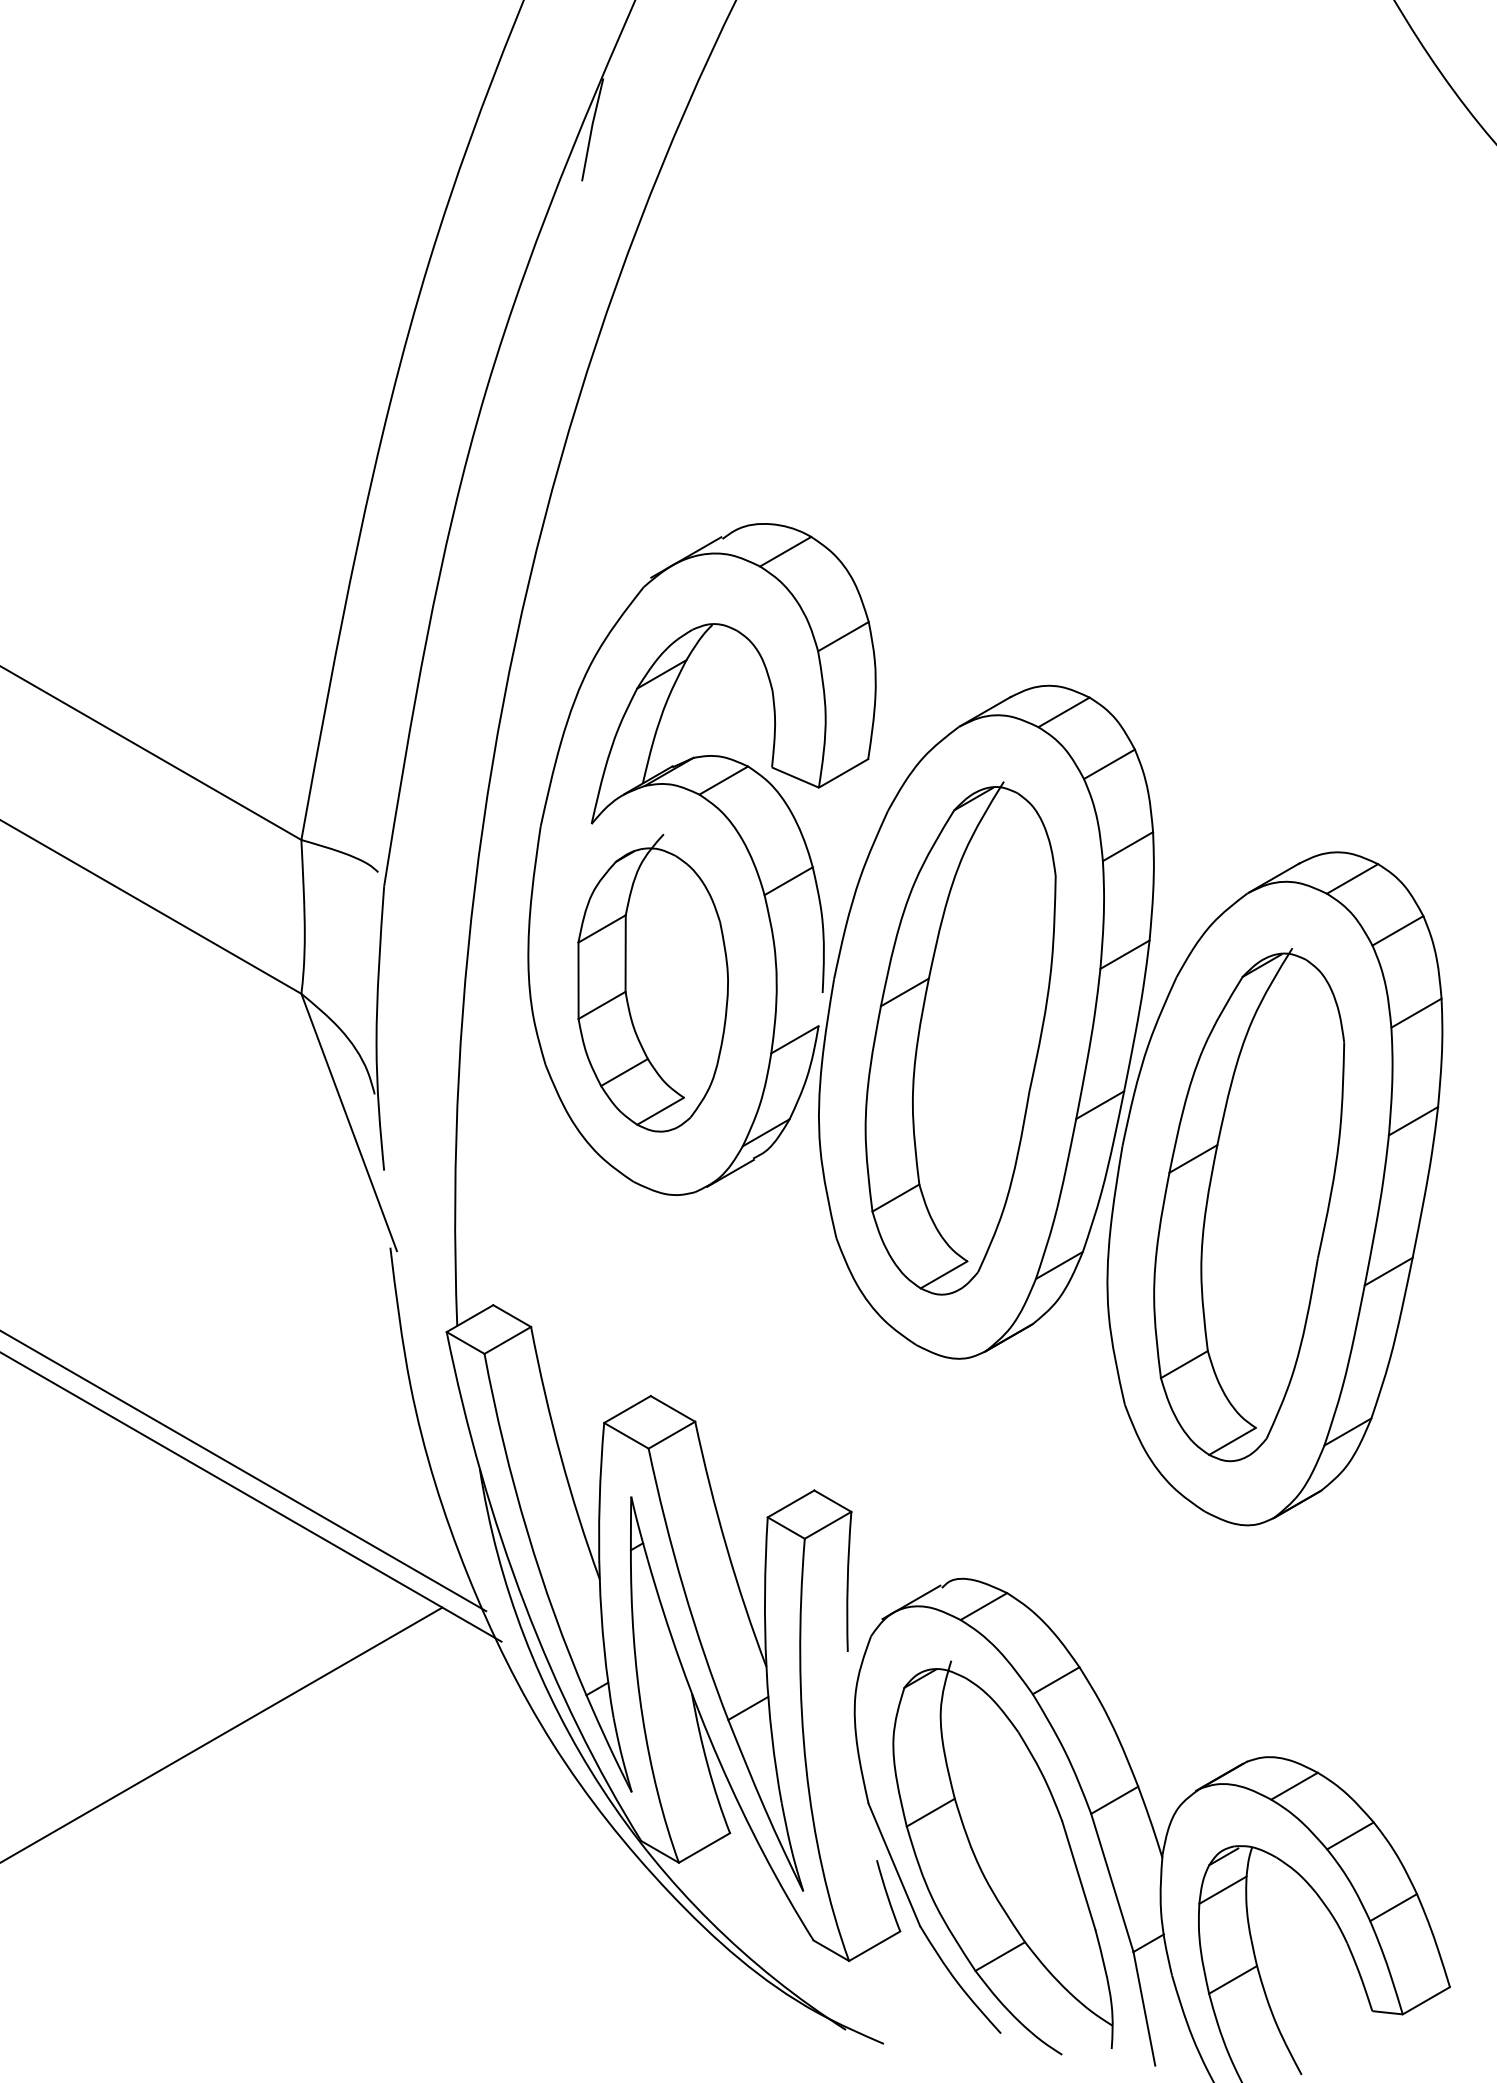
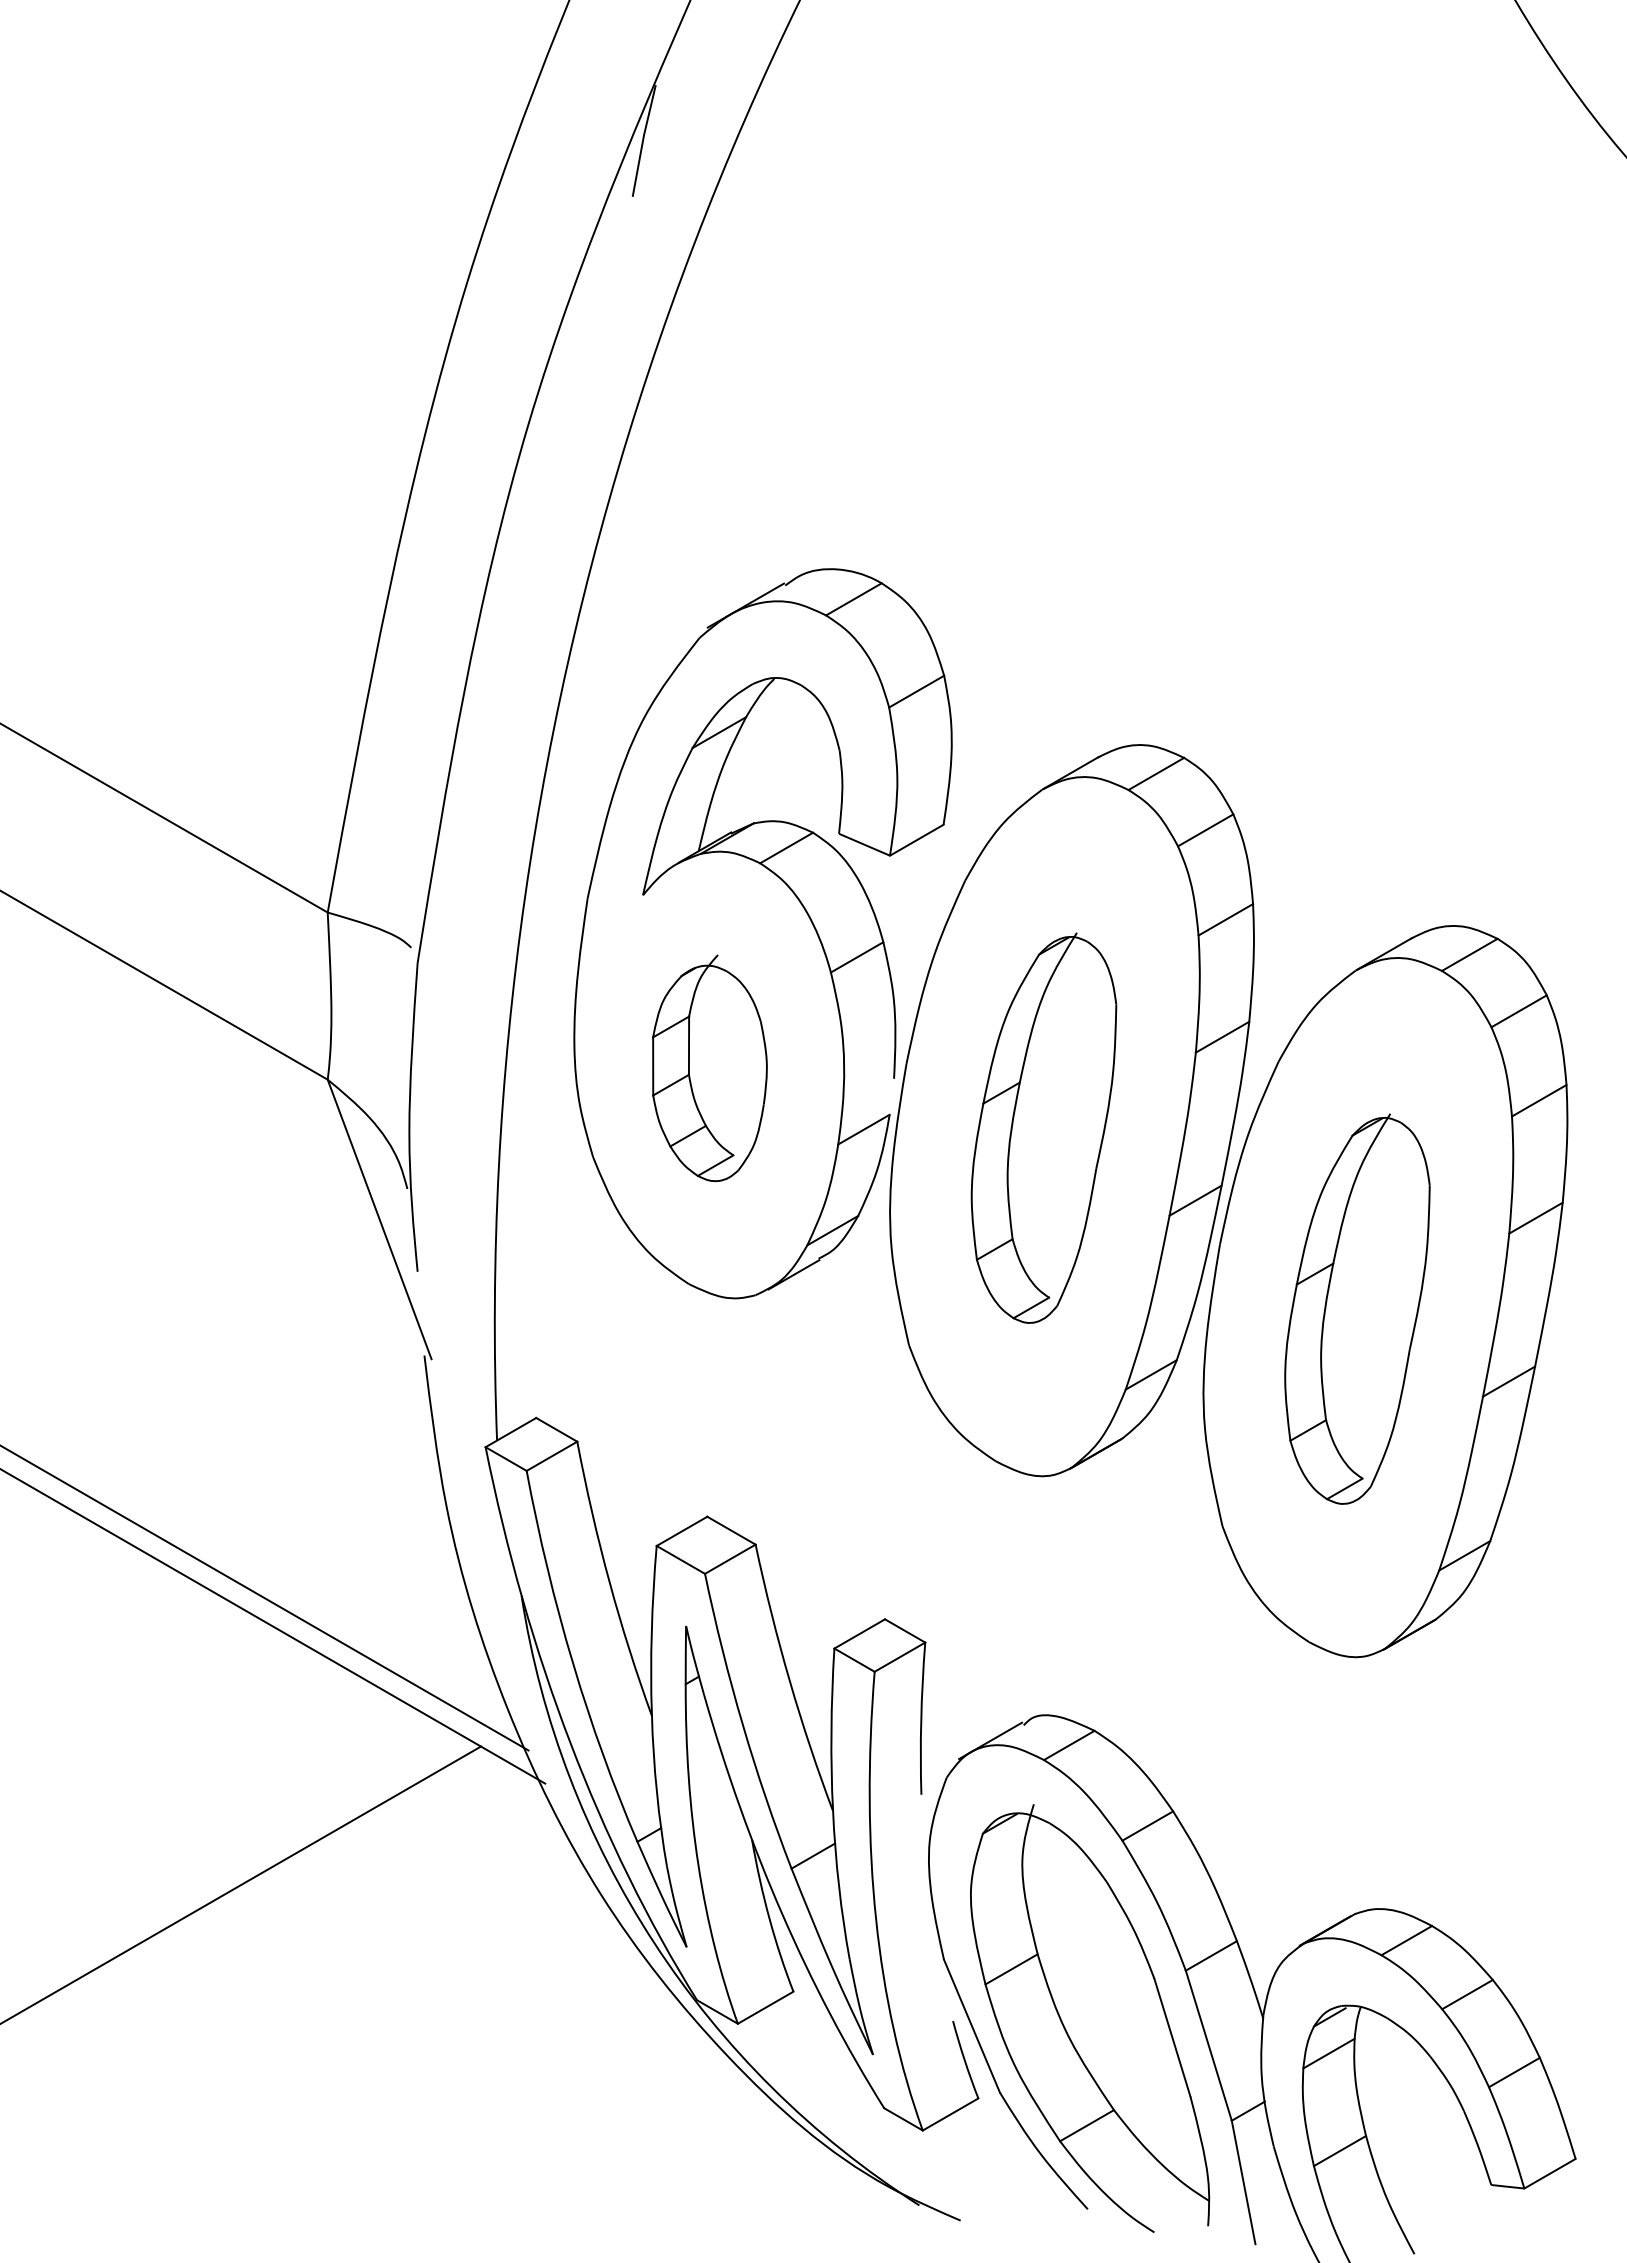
part: (652, 983) -> (709, 1068), size x0.7
part: (960, 1037) -> (1043, 1127), size x0.7
part: (1249, 1204) -> (1357, 1308), size x0.7

